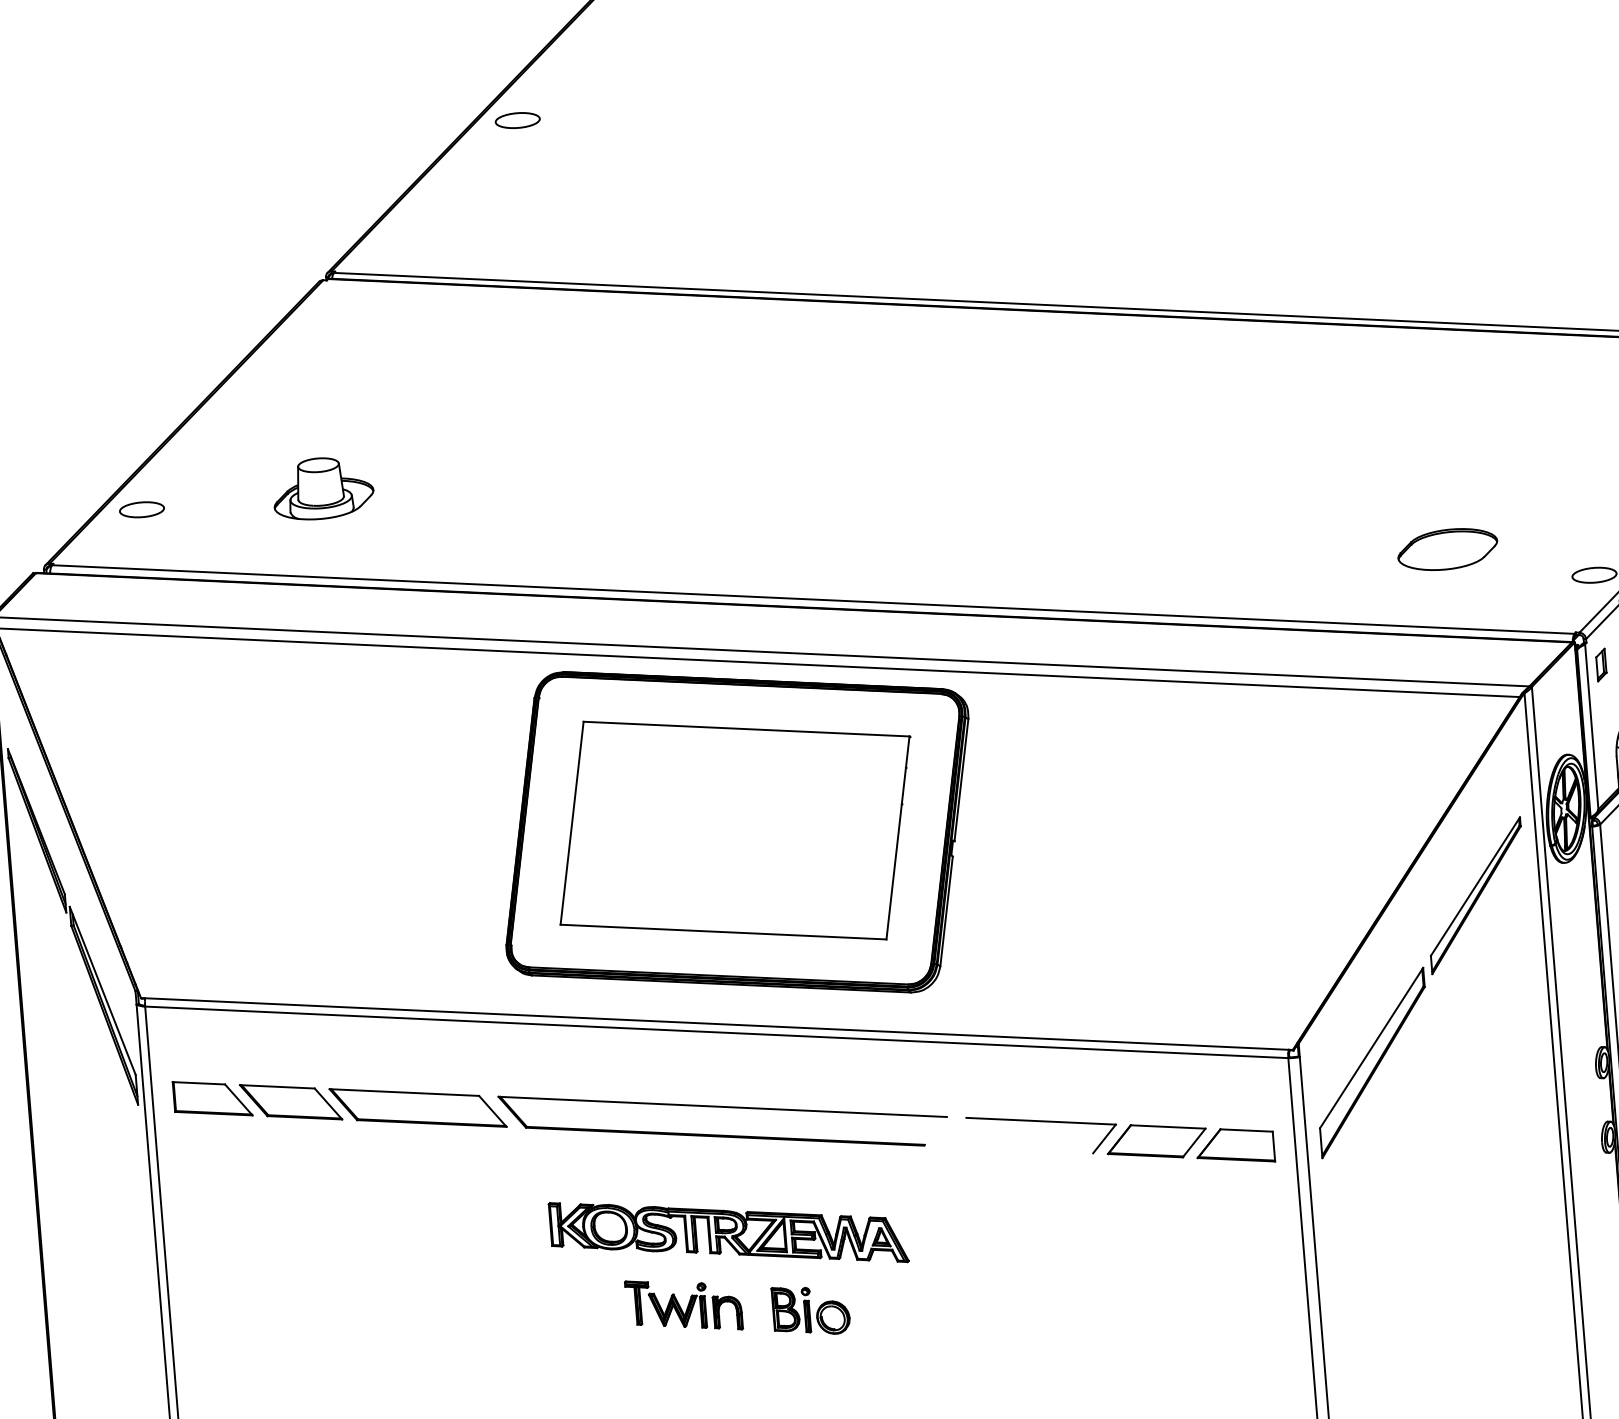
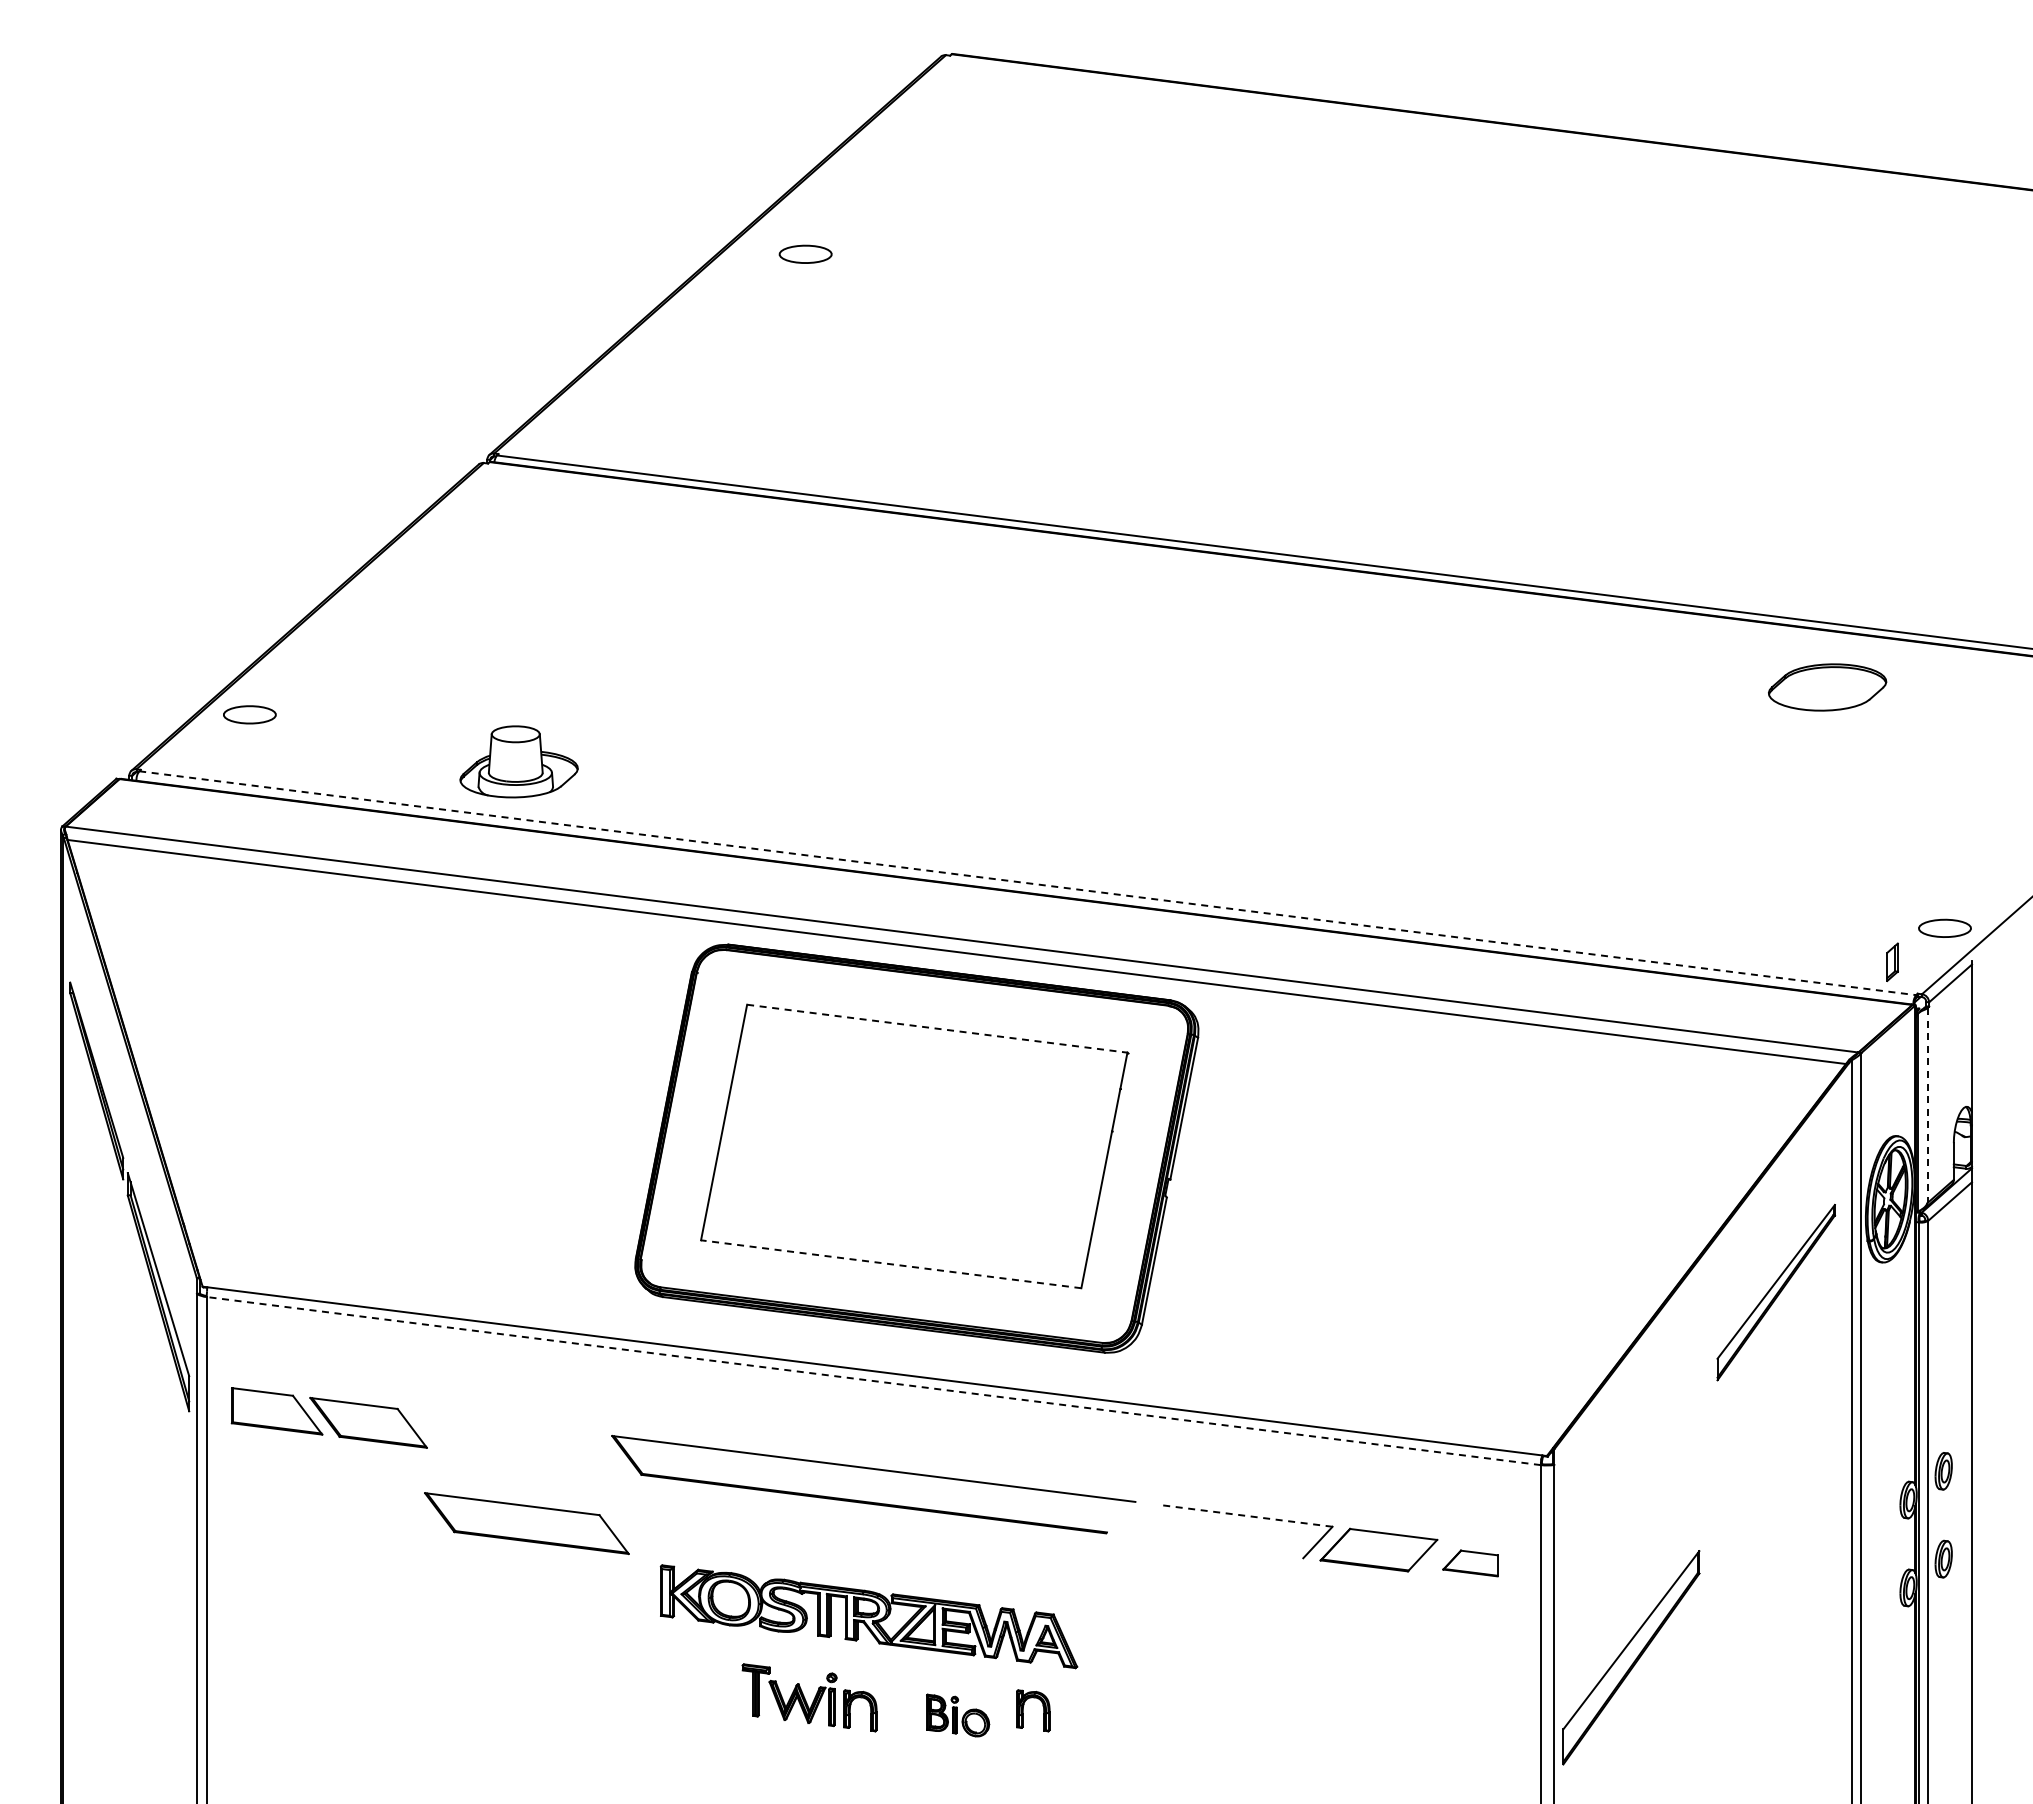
part: (517, 119) -> (805, 253), moved
part: (322, 488) -> (518, 761), moved
part: (1447, 549) -> (1827, 687), moved
line: (814, 599) -> (1028, 883), solid -> dashed
part: (1601, 664) -> (1892, 961), moved
line: (1591, 726) -> (1927, 1105), solid -> dashed
line: (746, 728) -> (937, 1028), solid -> dashed
line: (723, 932) -> (891, 1264), solid -> dashed
line: (716, 1032) -> (873, 1381), solid -> dashed
part: (1372, 1062) -> (1631, 1657), moved
part: (417, 1107) -> (526, 1523), moved
line: (1041, 1121) -> (1245, 1515), solid -> dashed
part: (1235, 1146) -> (1470, 1563), size x0.6
part: (882, 1296) -> (1042, 1706), added
part: (810, 1310) -> (957, 1715), size x0.7

